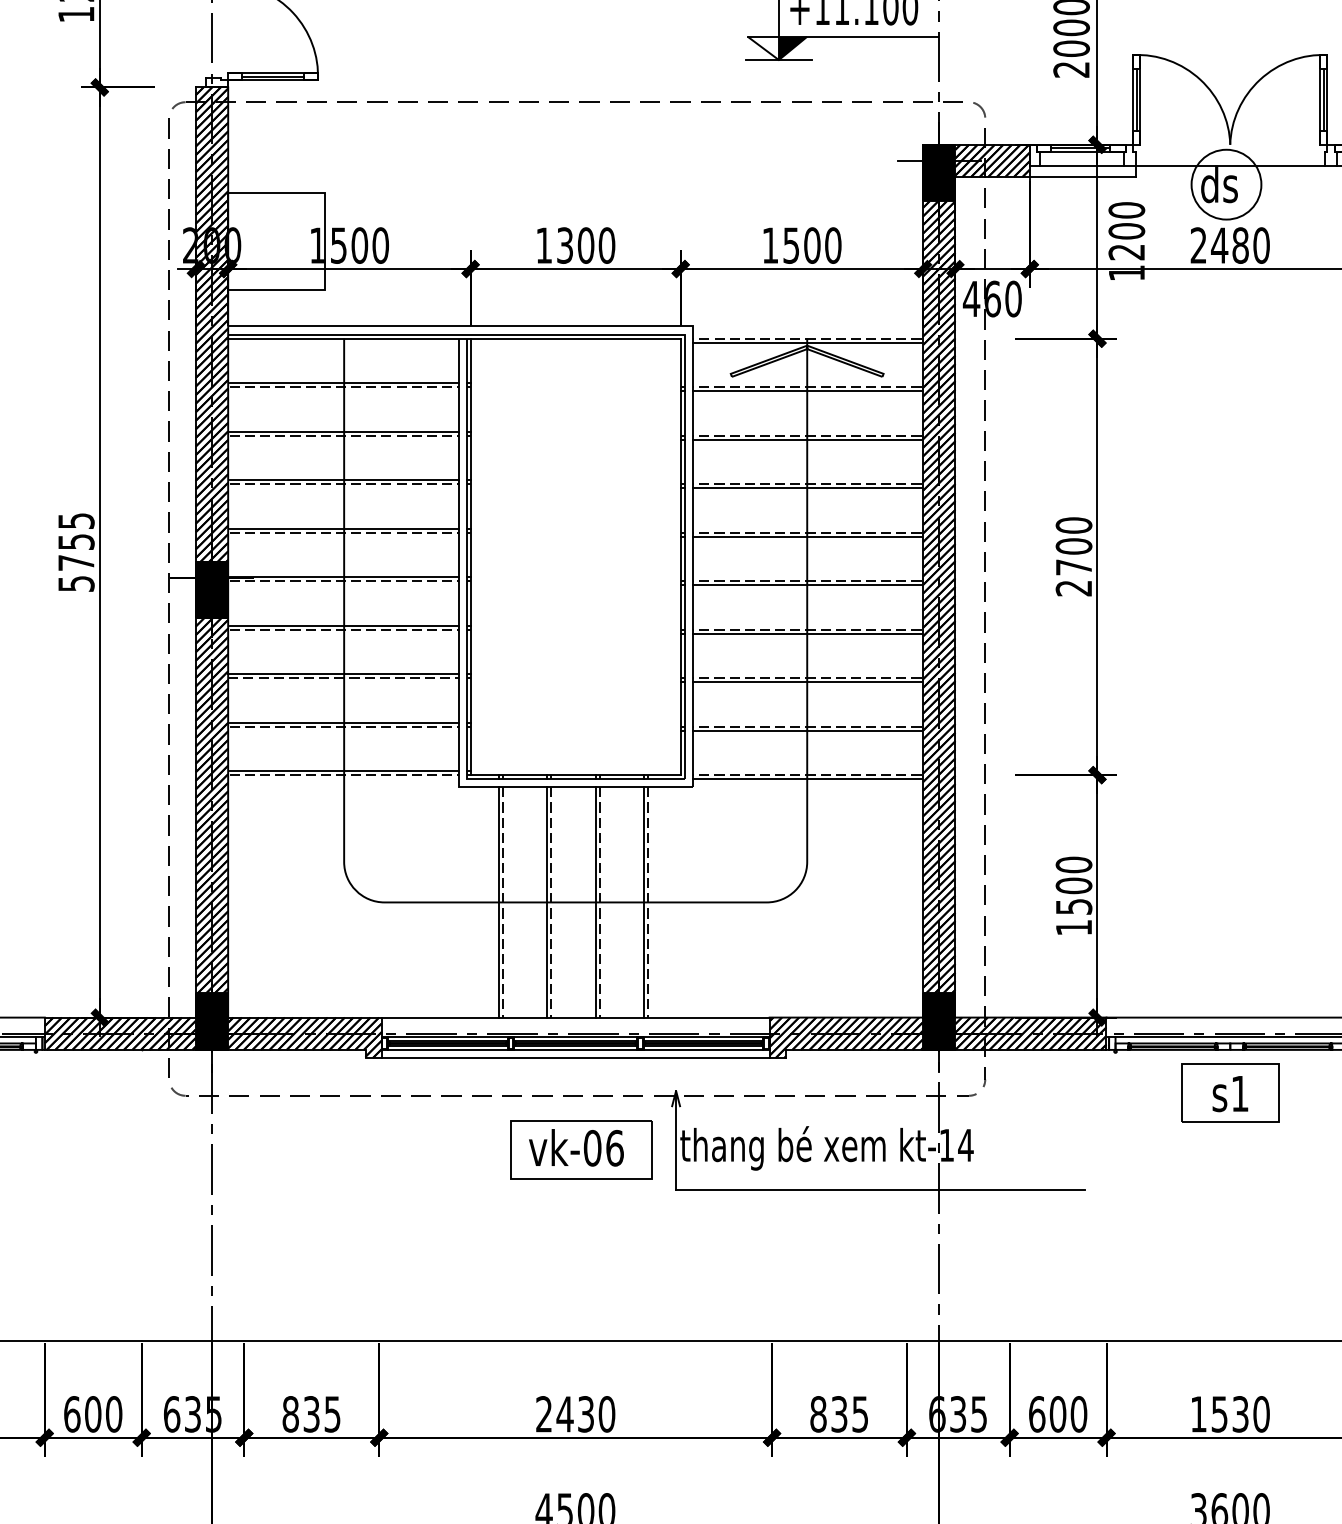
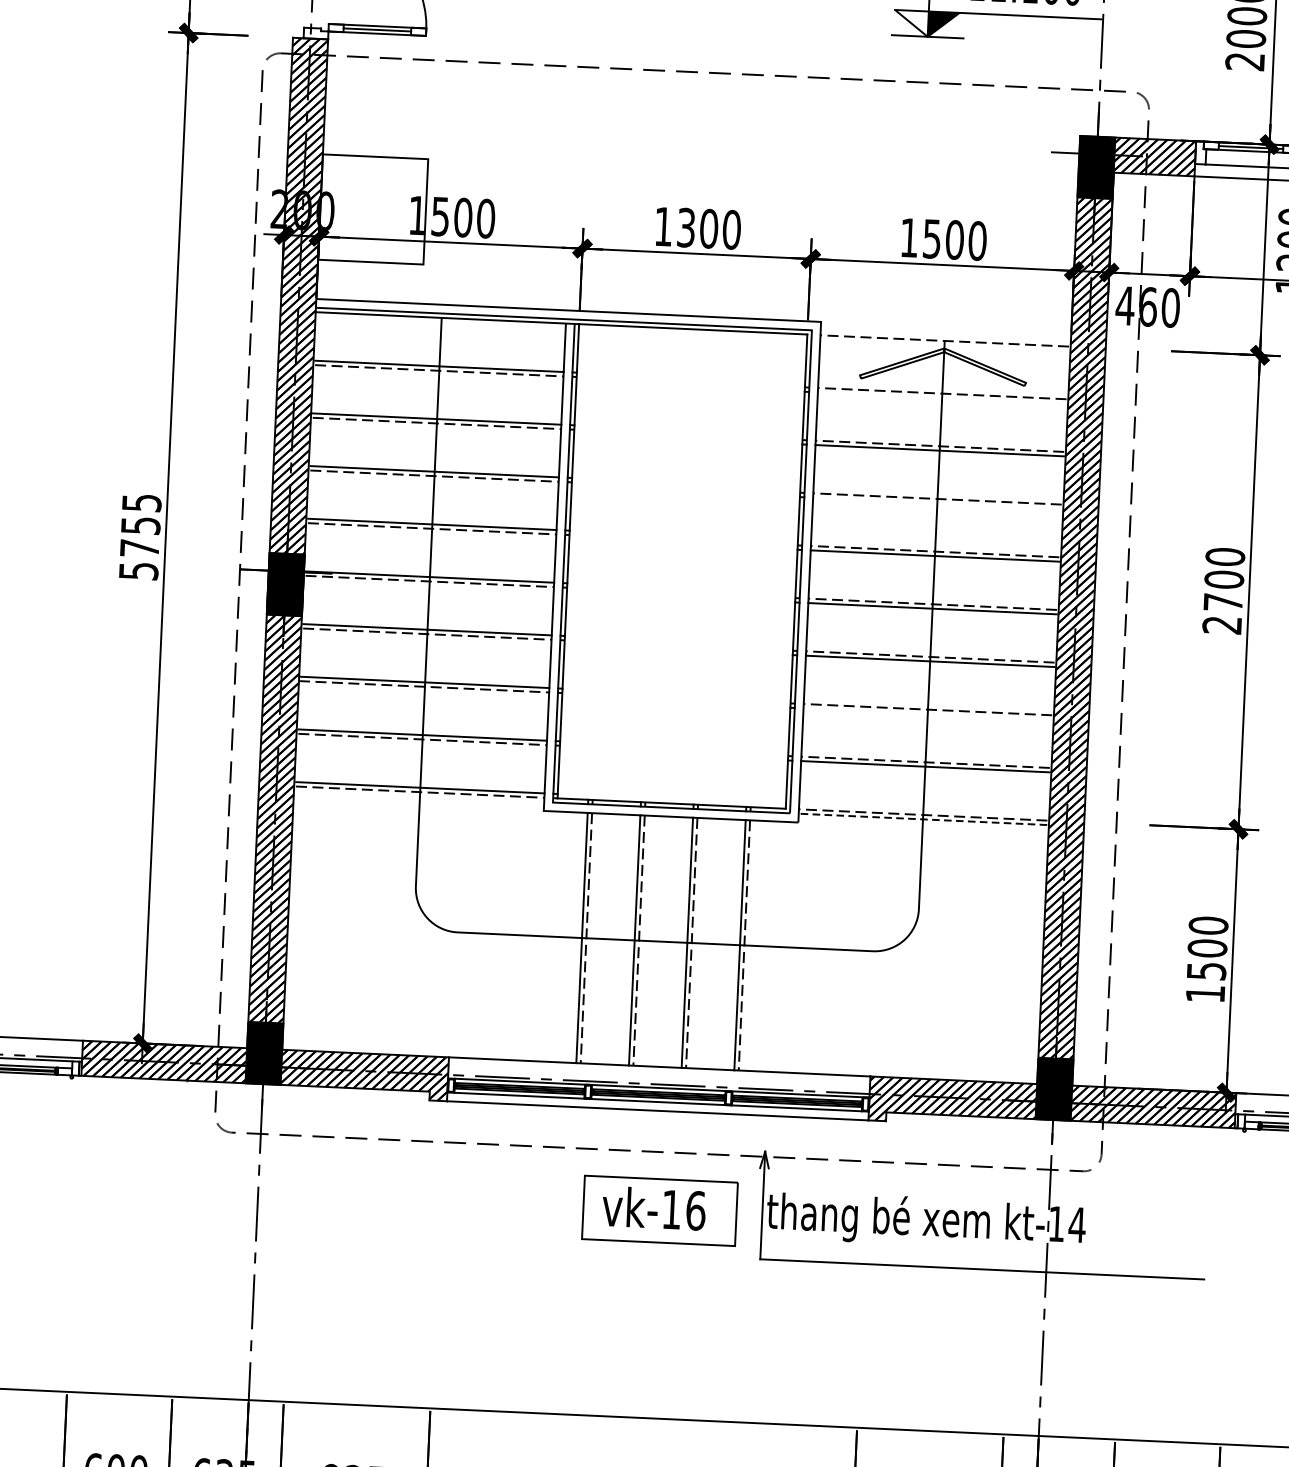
line: (806, 342) -> (943, 344), removed
line: (806, 391) -> (941, 398), removed
line: (806, 488) -> (936, 503), removed
line: (806, 682) -> (926, 714), removed
line: (806, 779) -> (922, 819), solid -> dashed
text: (592, 1147) -> (671, 1208), vk-06 -> vk-16

